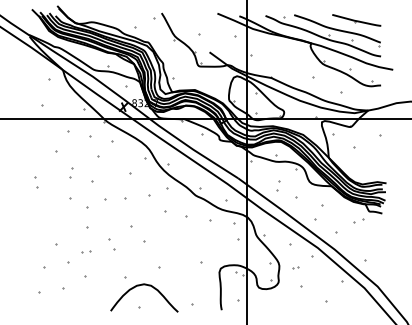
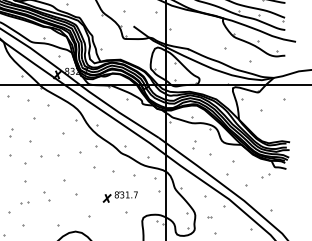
part: (194, 244) -> (120, 196), added

